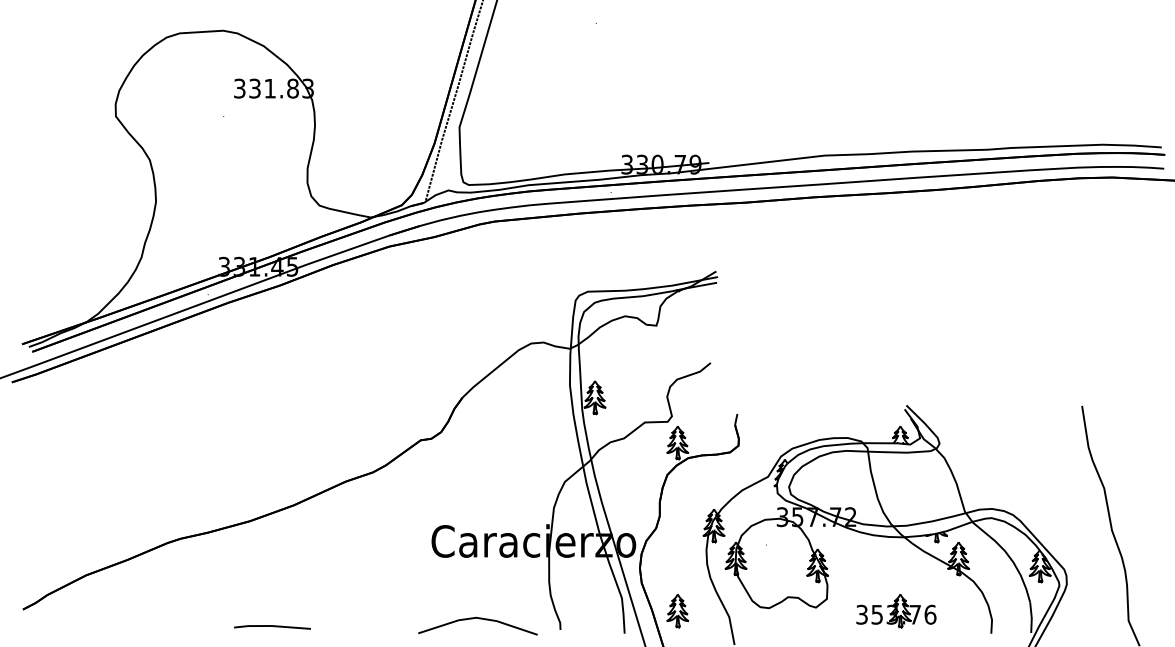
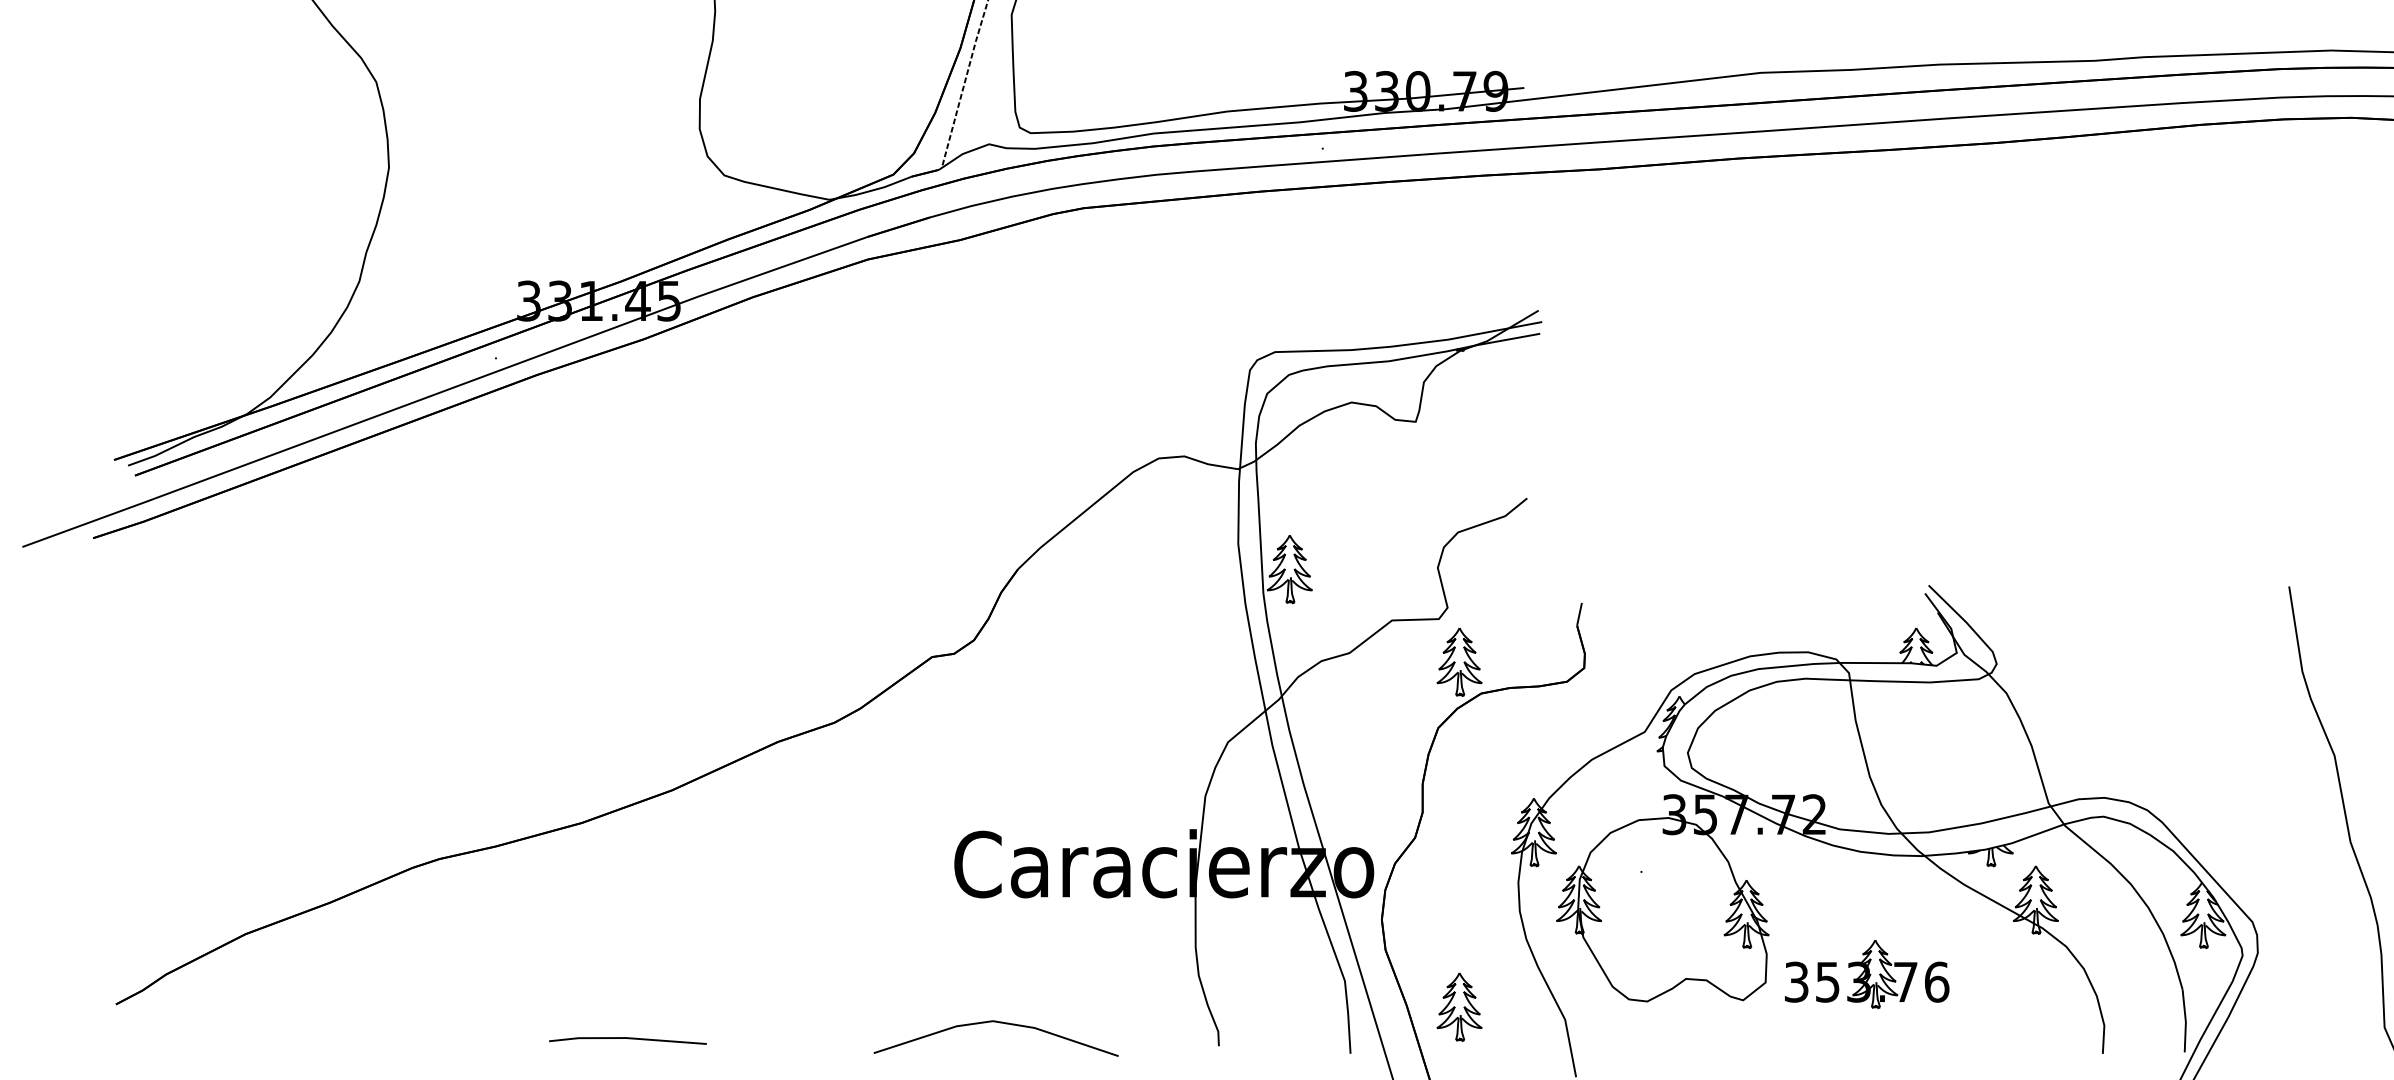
part: (896, 611) -> (1867, 975), moved
line: (479, 619) -> (999, 1024), moved

